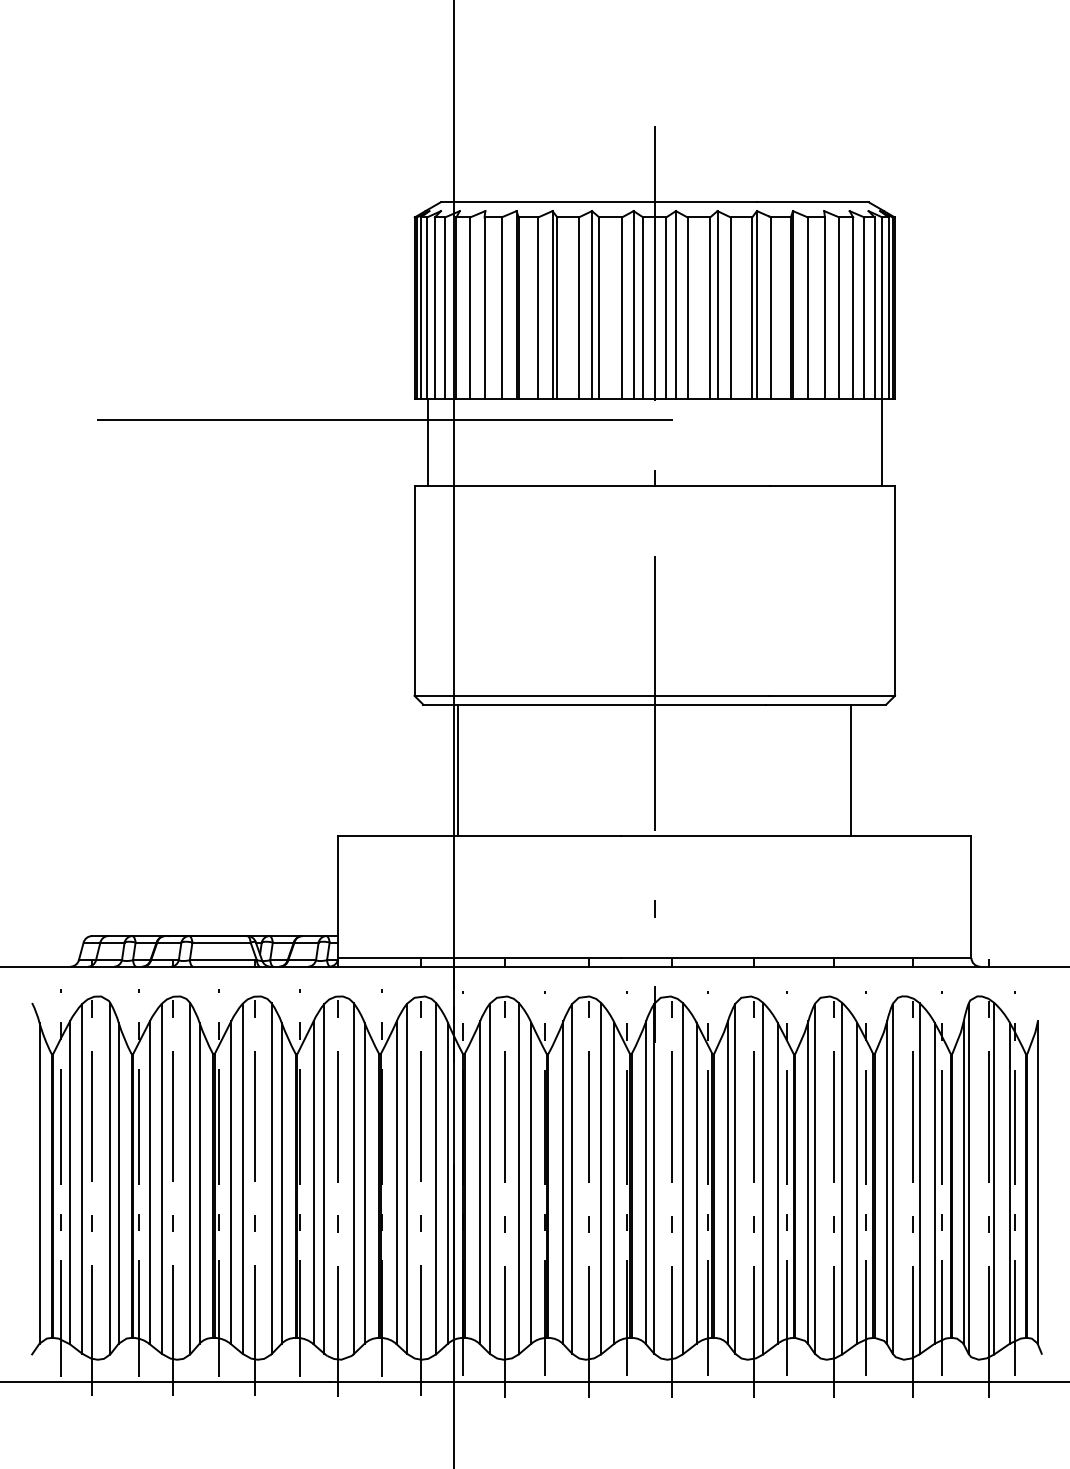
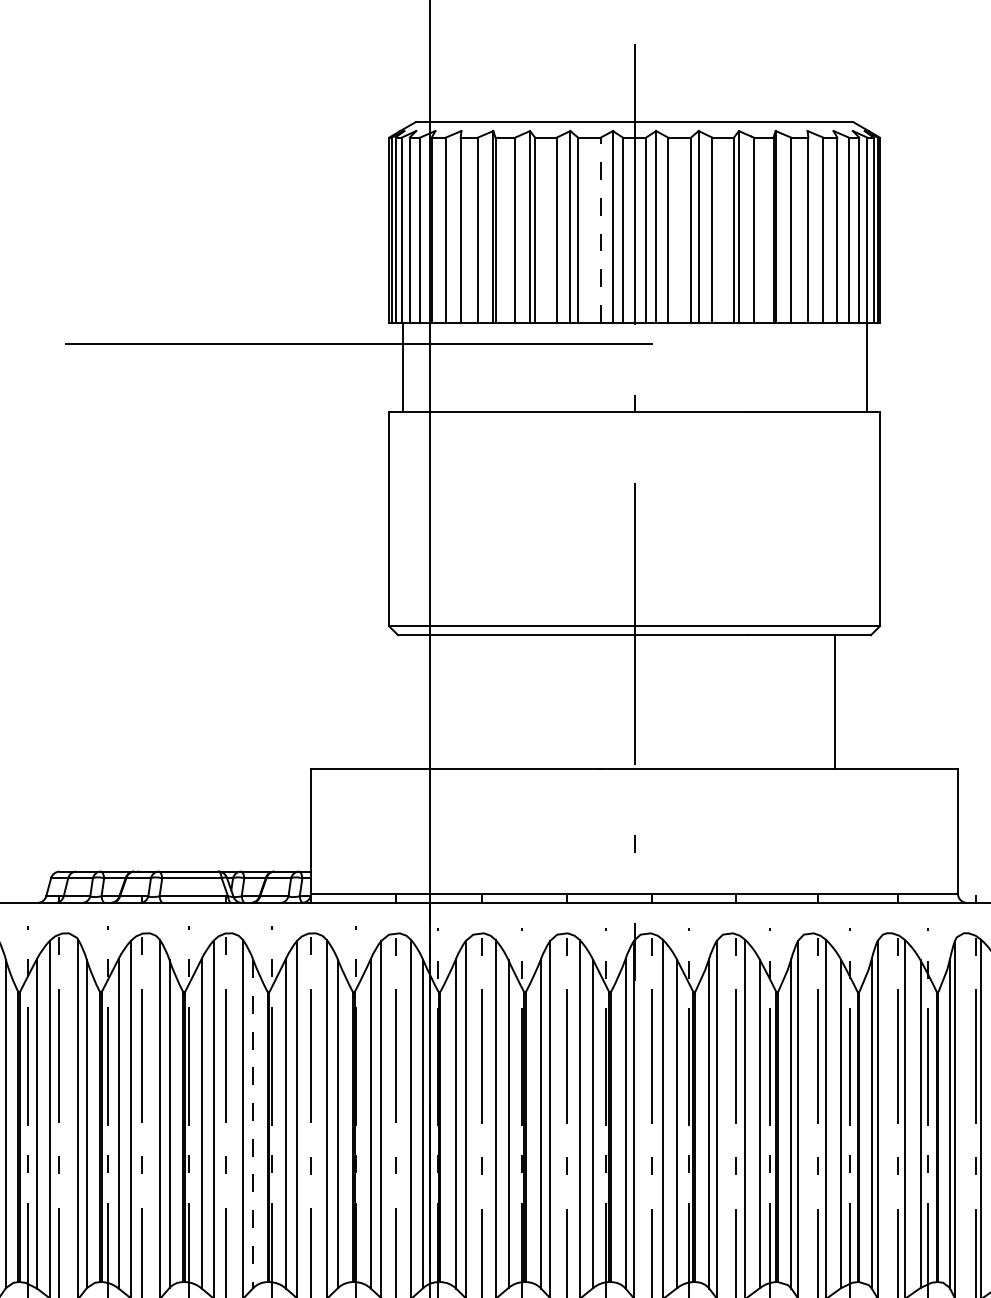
line: (622, 308) -> (601, 230), solid -> dashed
line: (458, 769) -> (434, 701), removed
line: (281, 1183) -> (253, 1124), solid -> dashed

